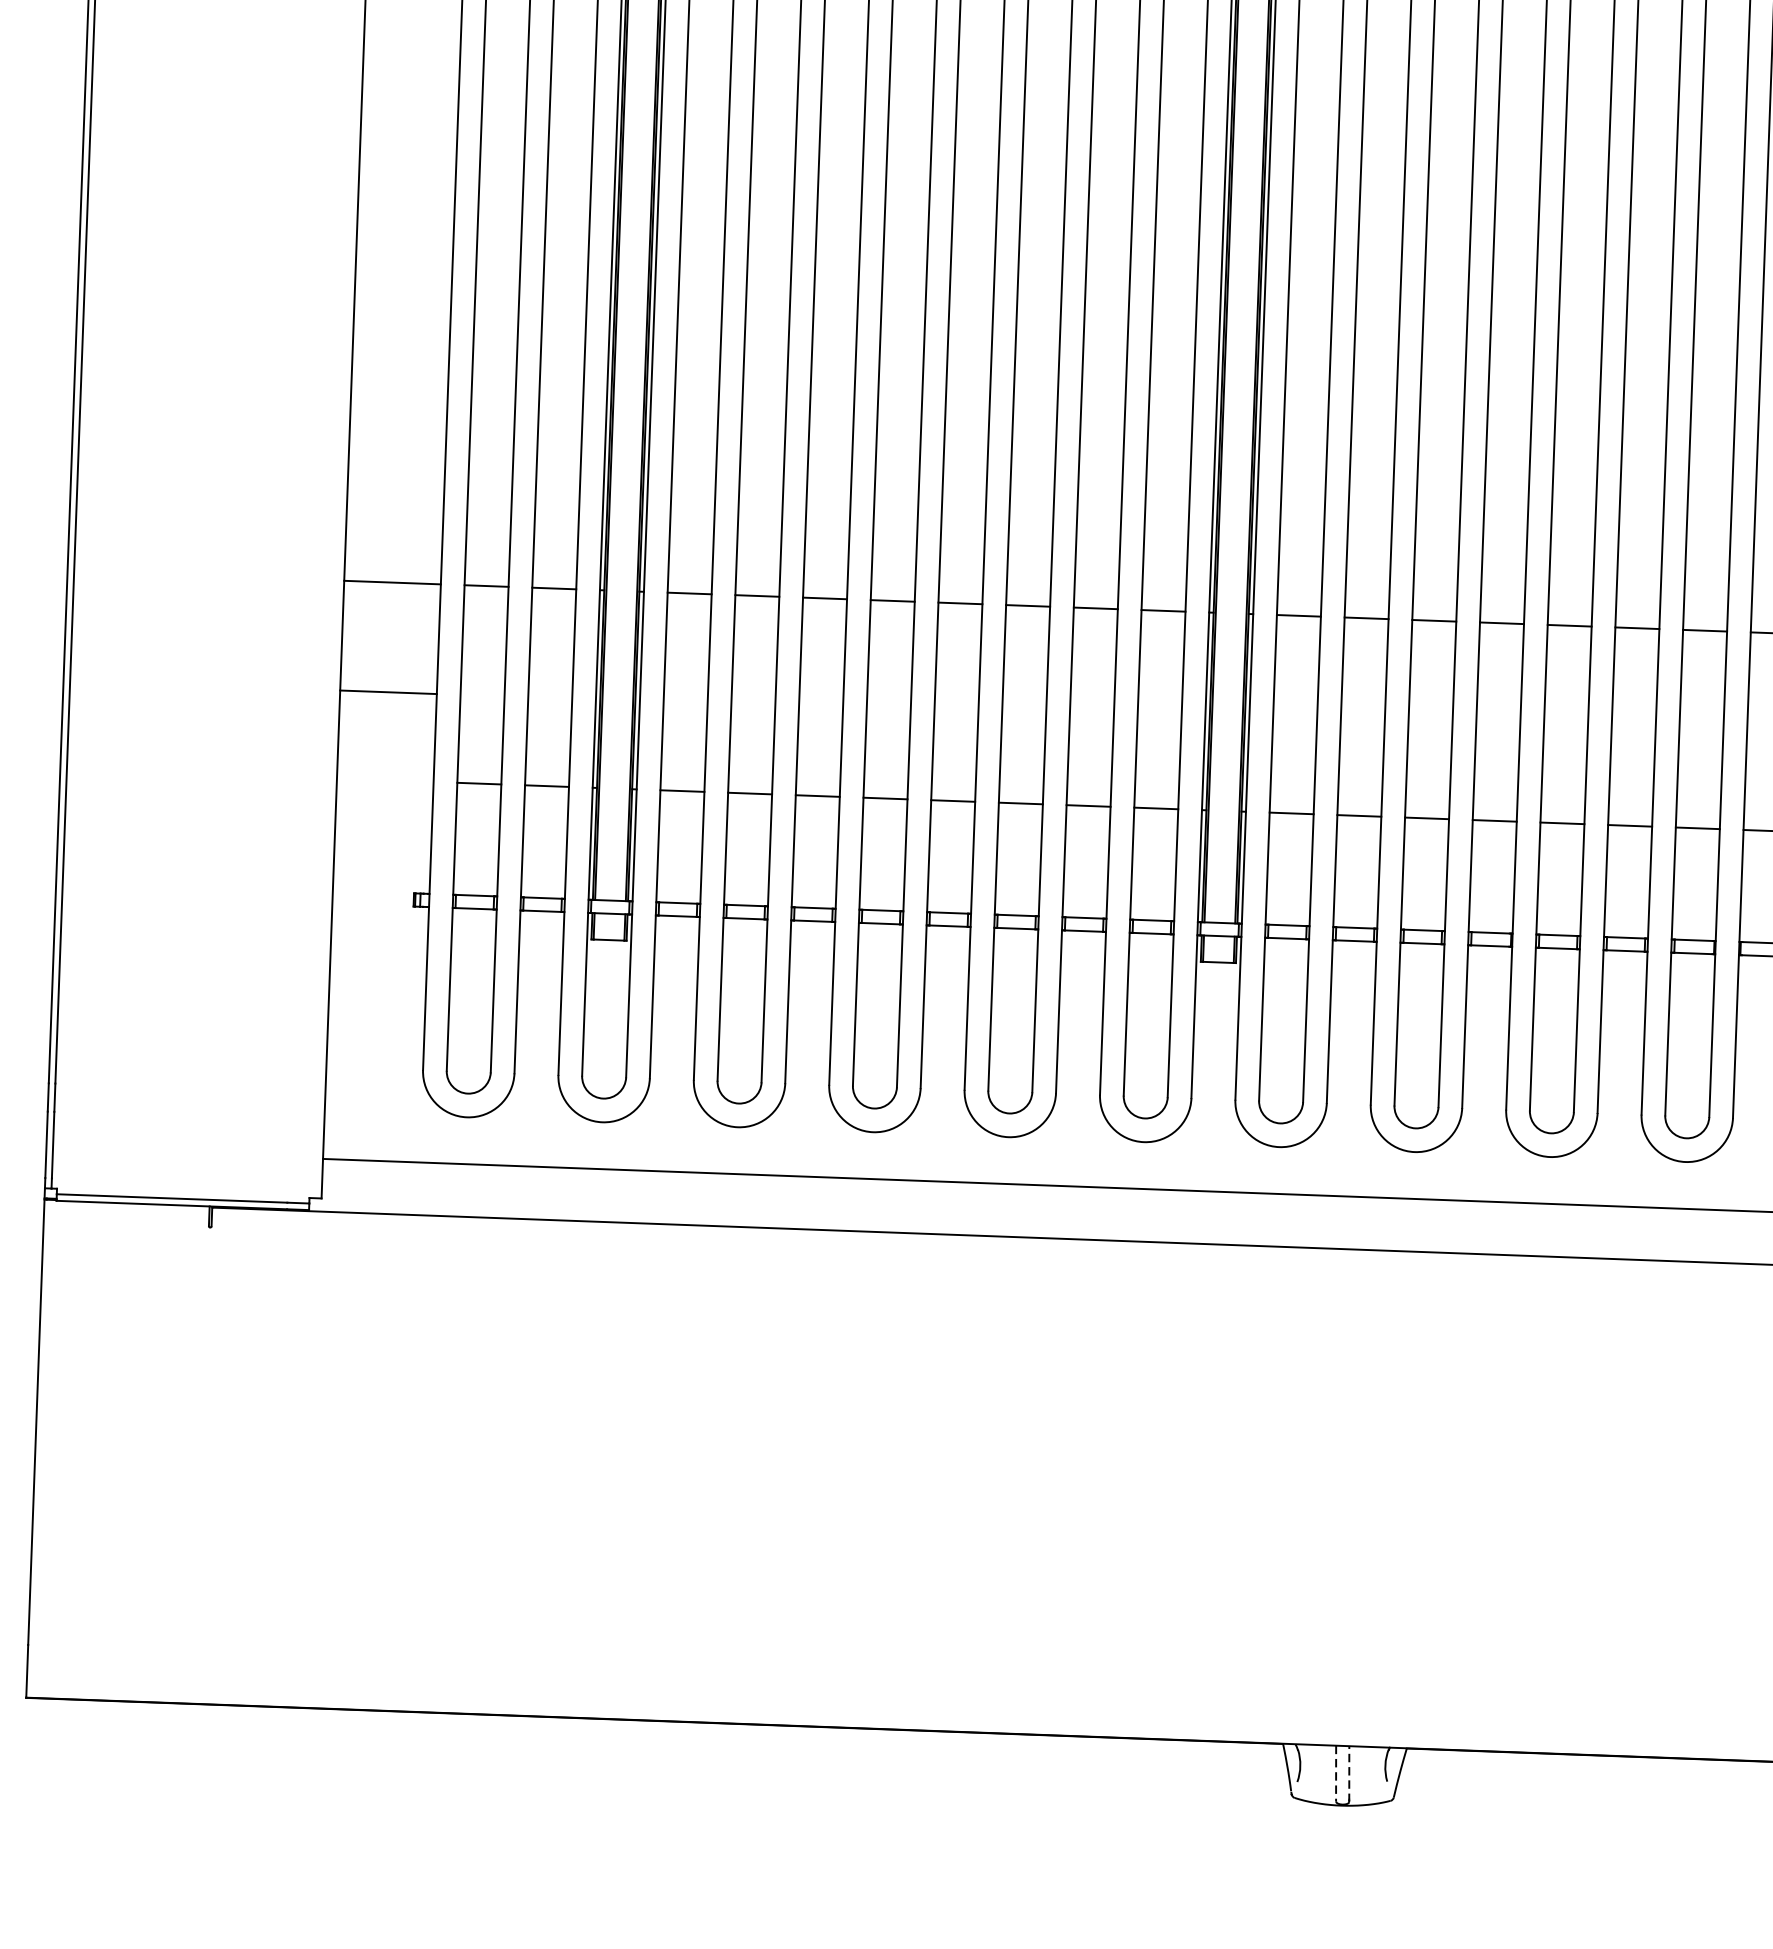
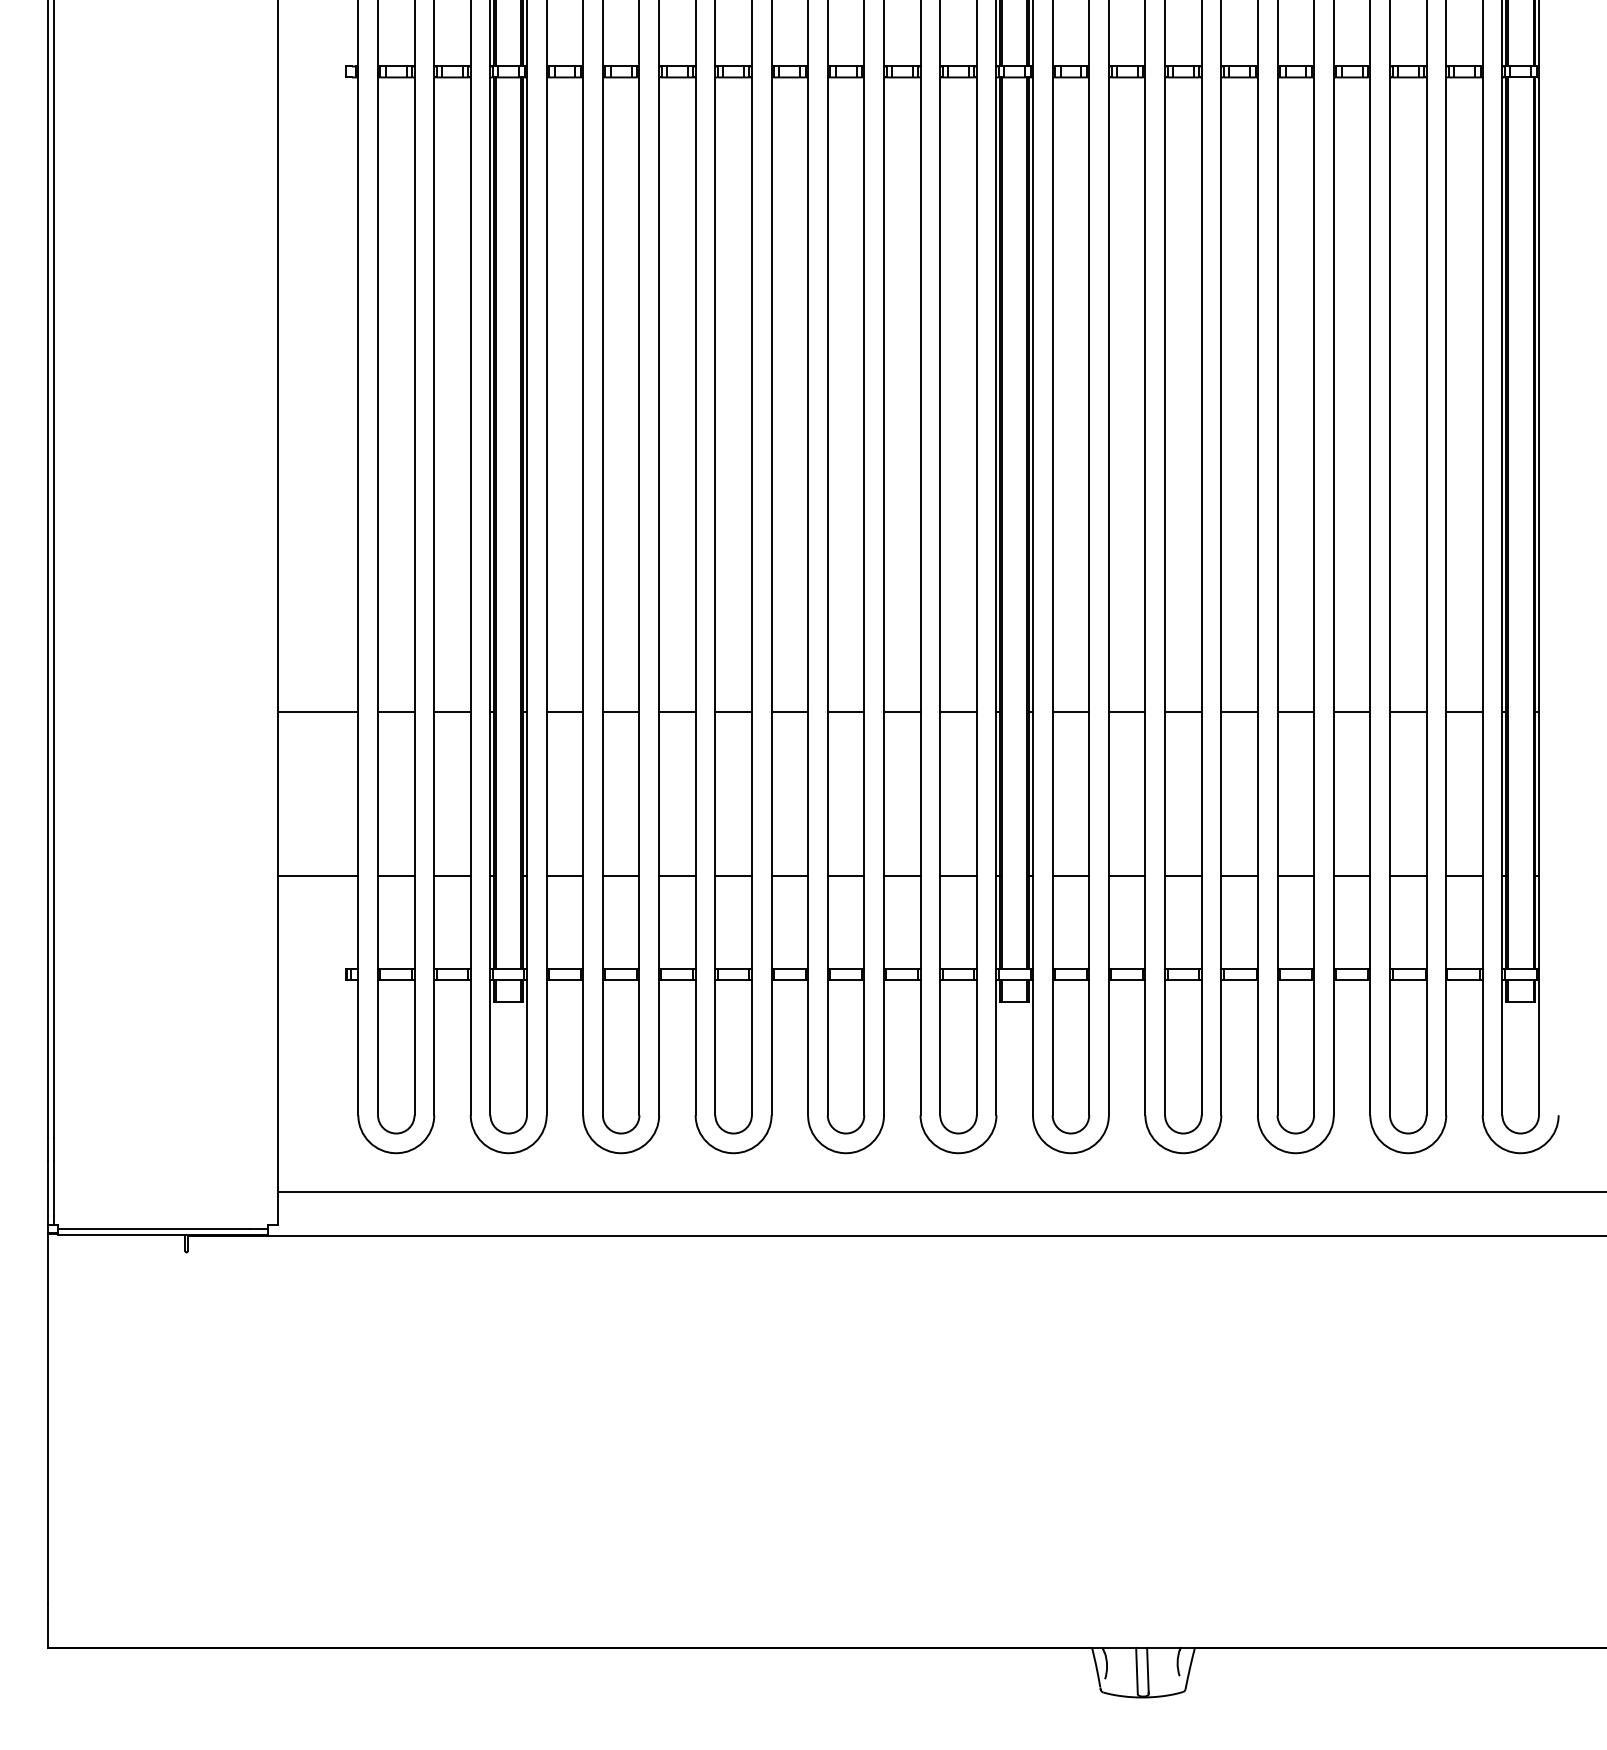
line: (388, 692) -> (318, 876), moved
line: (1348, 1773) -> (1147, 1670), dashed -> solid
line: (1336, 1774) -> (1137, 1671), dashed -> solid

